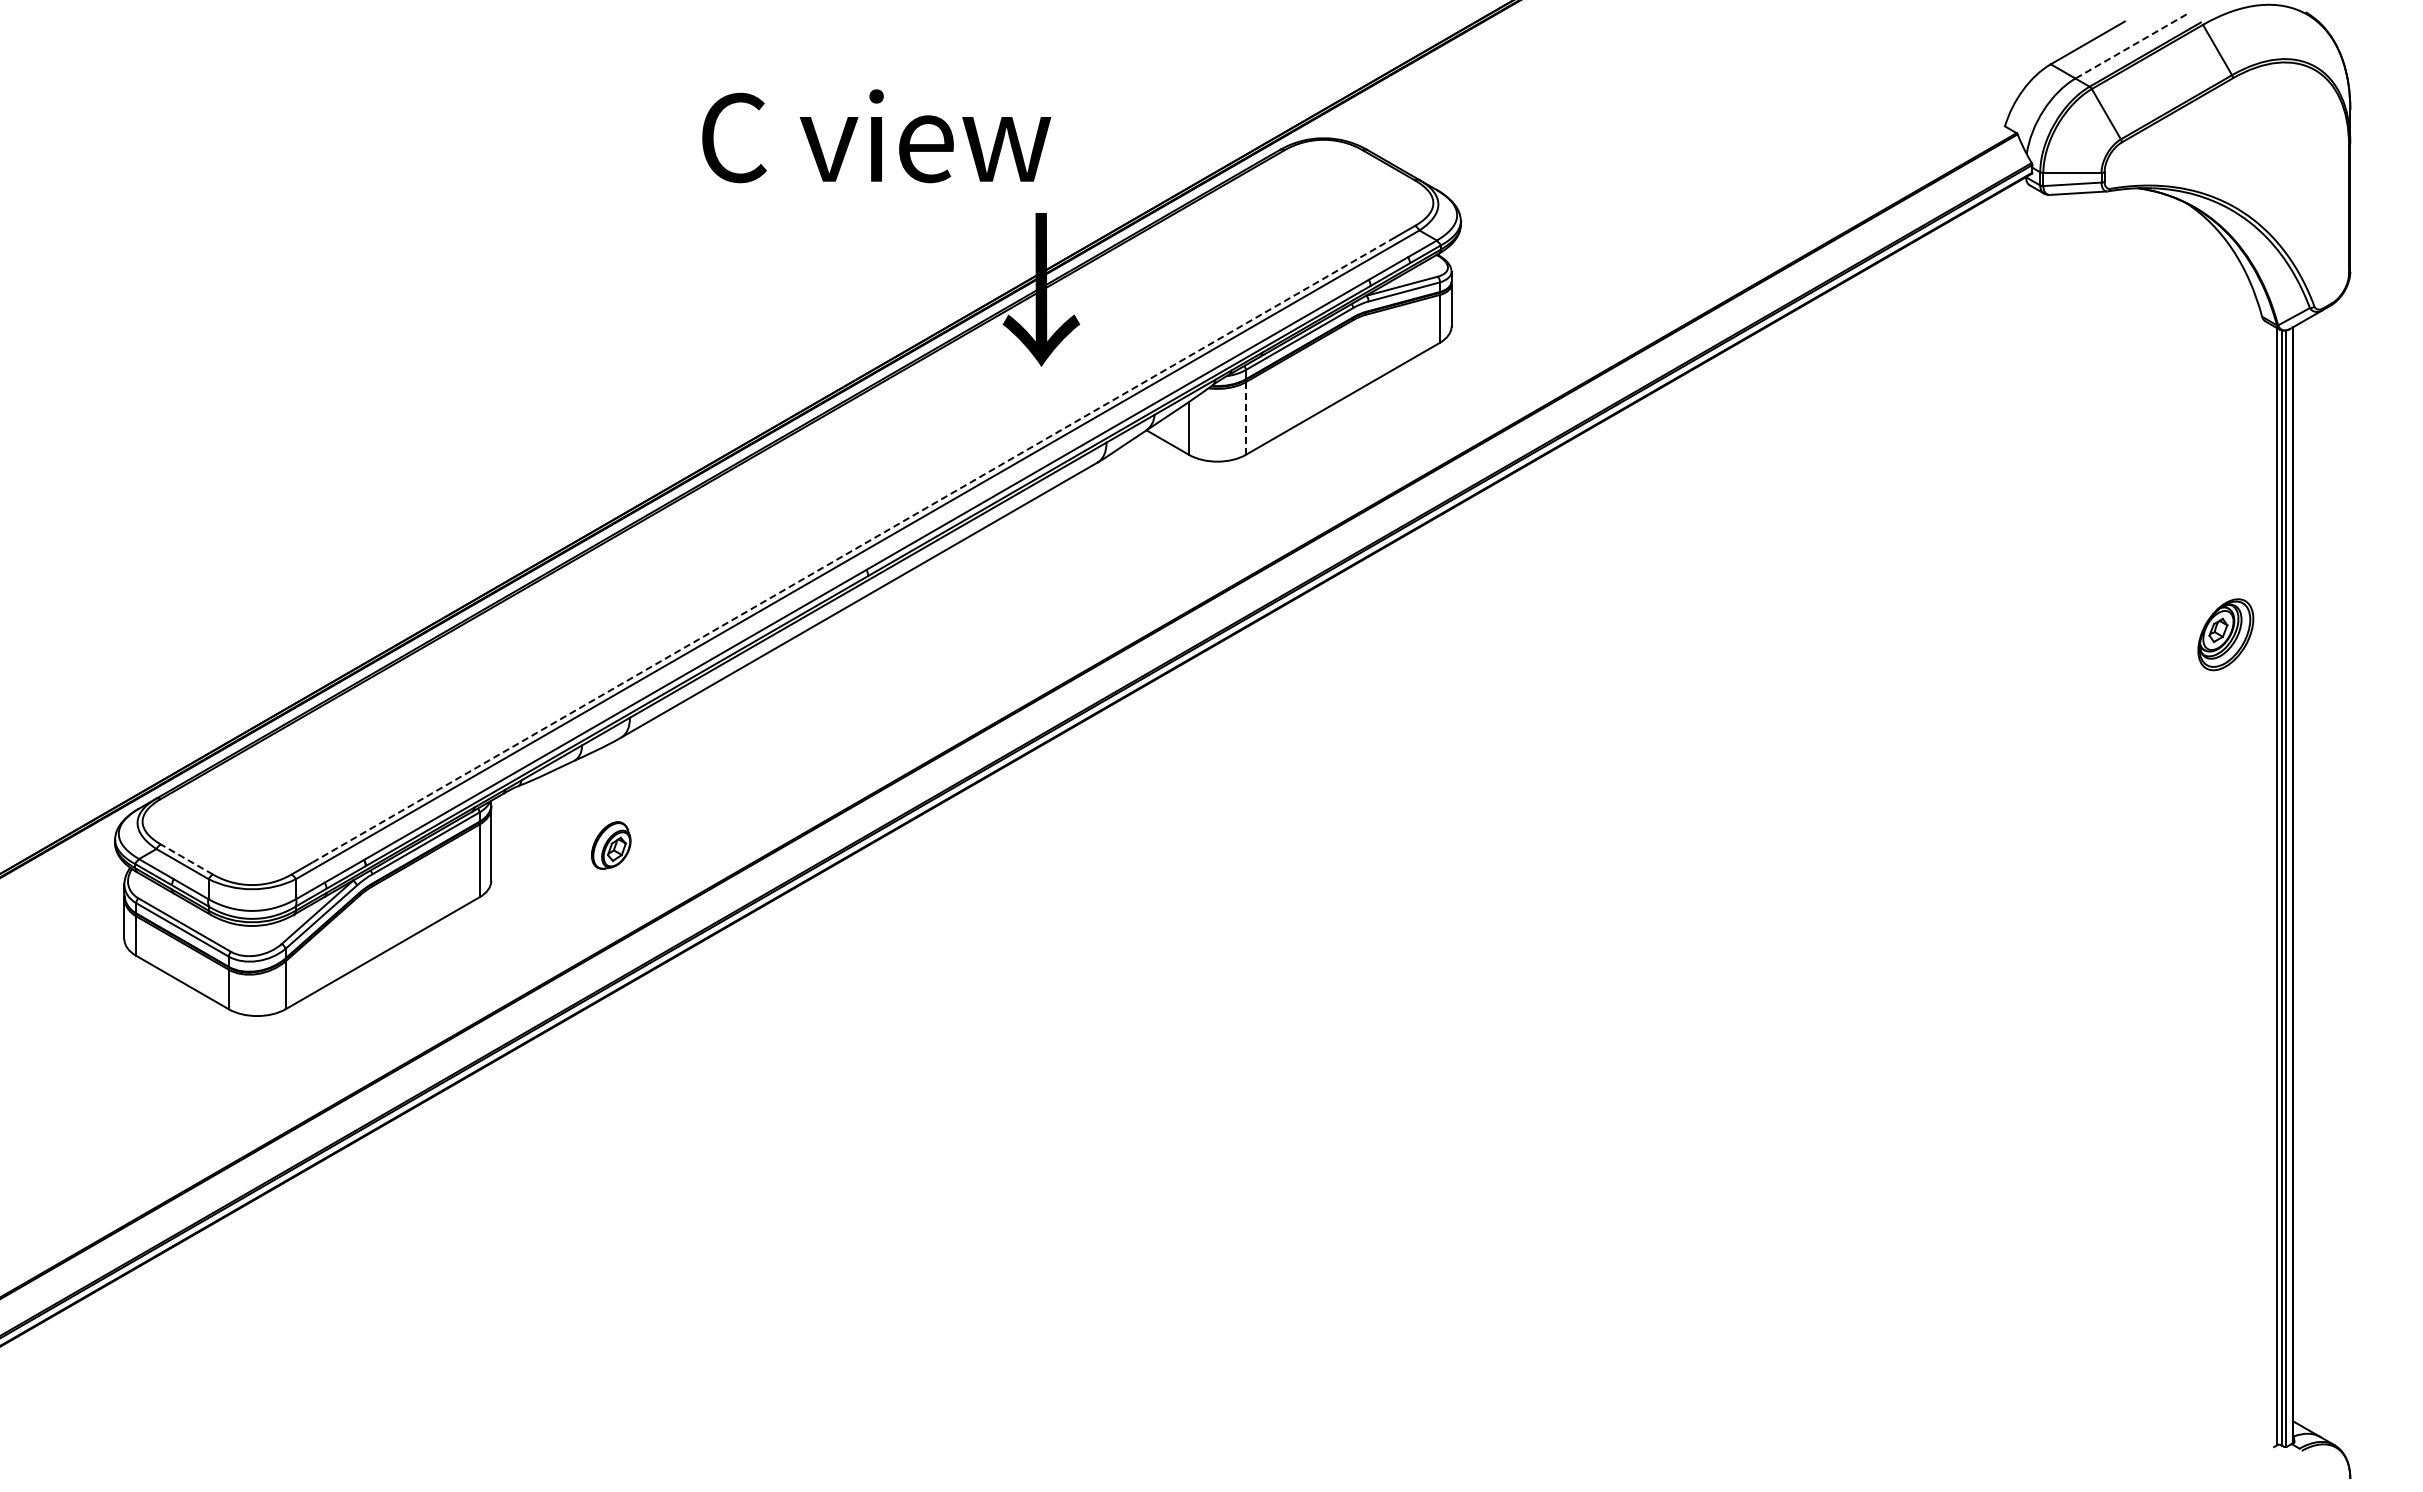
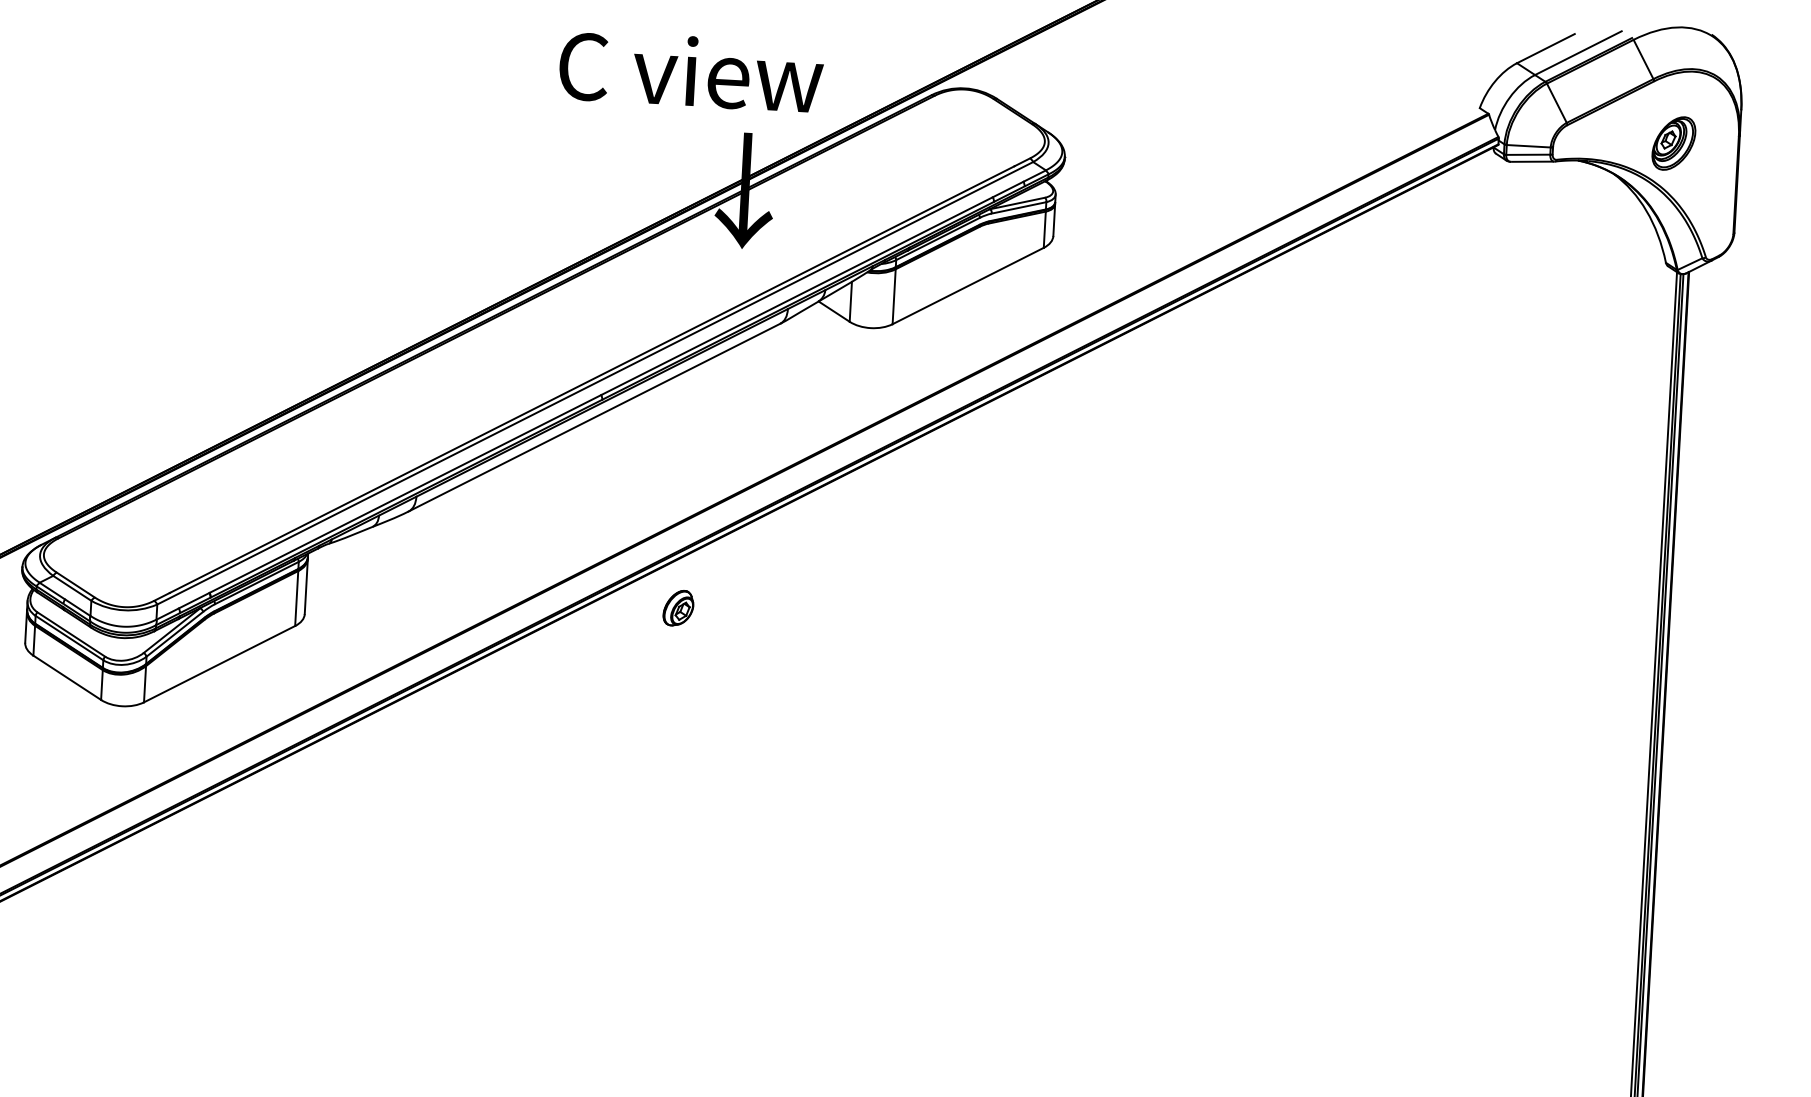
line: (2130, 46) -> (1577, 53), dashed -> solid
text: (876, 136) -> (691, 71), moved
line: (1245, 418) -> (893, 296), dashed -> solid
line: (853, 550) -> (592, 379), dashed -> solid
part: (2225, 634) -> (1673, 143), moved
part: (611, 845) -> (678, 608), moved
line: (186, 859) -> (75, 585), dashed -> solid

